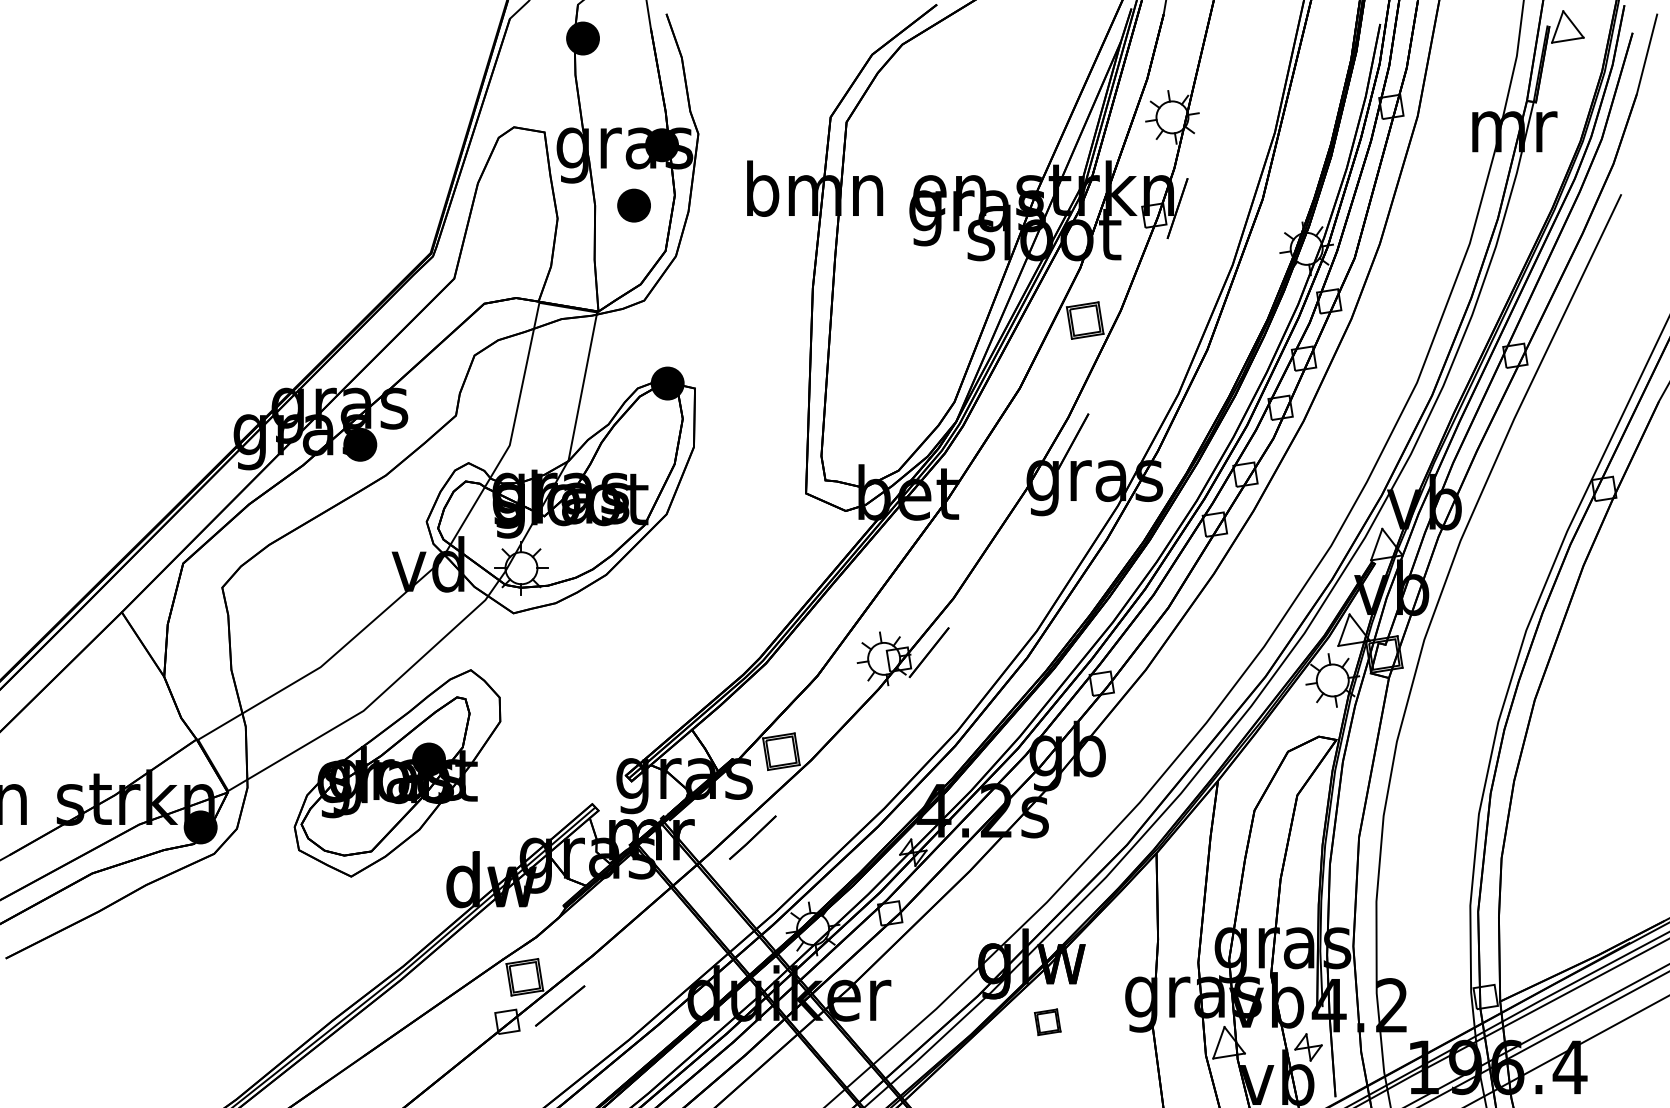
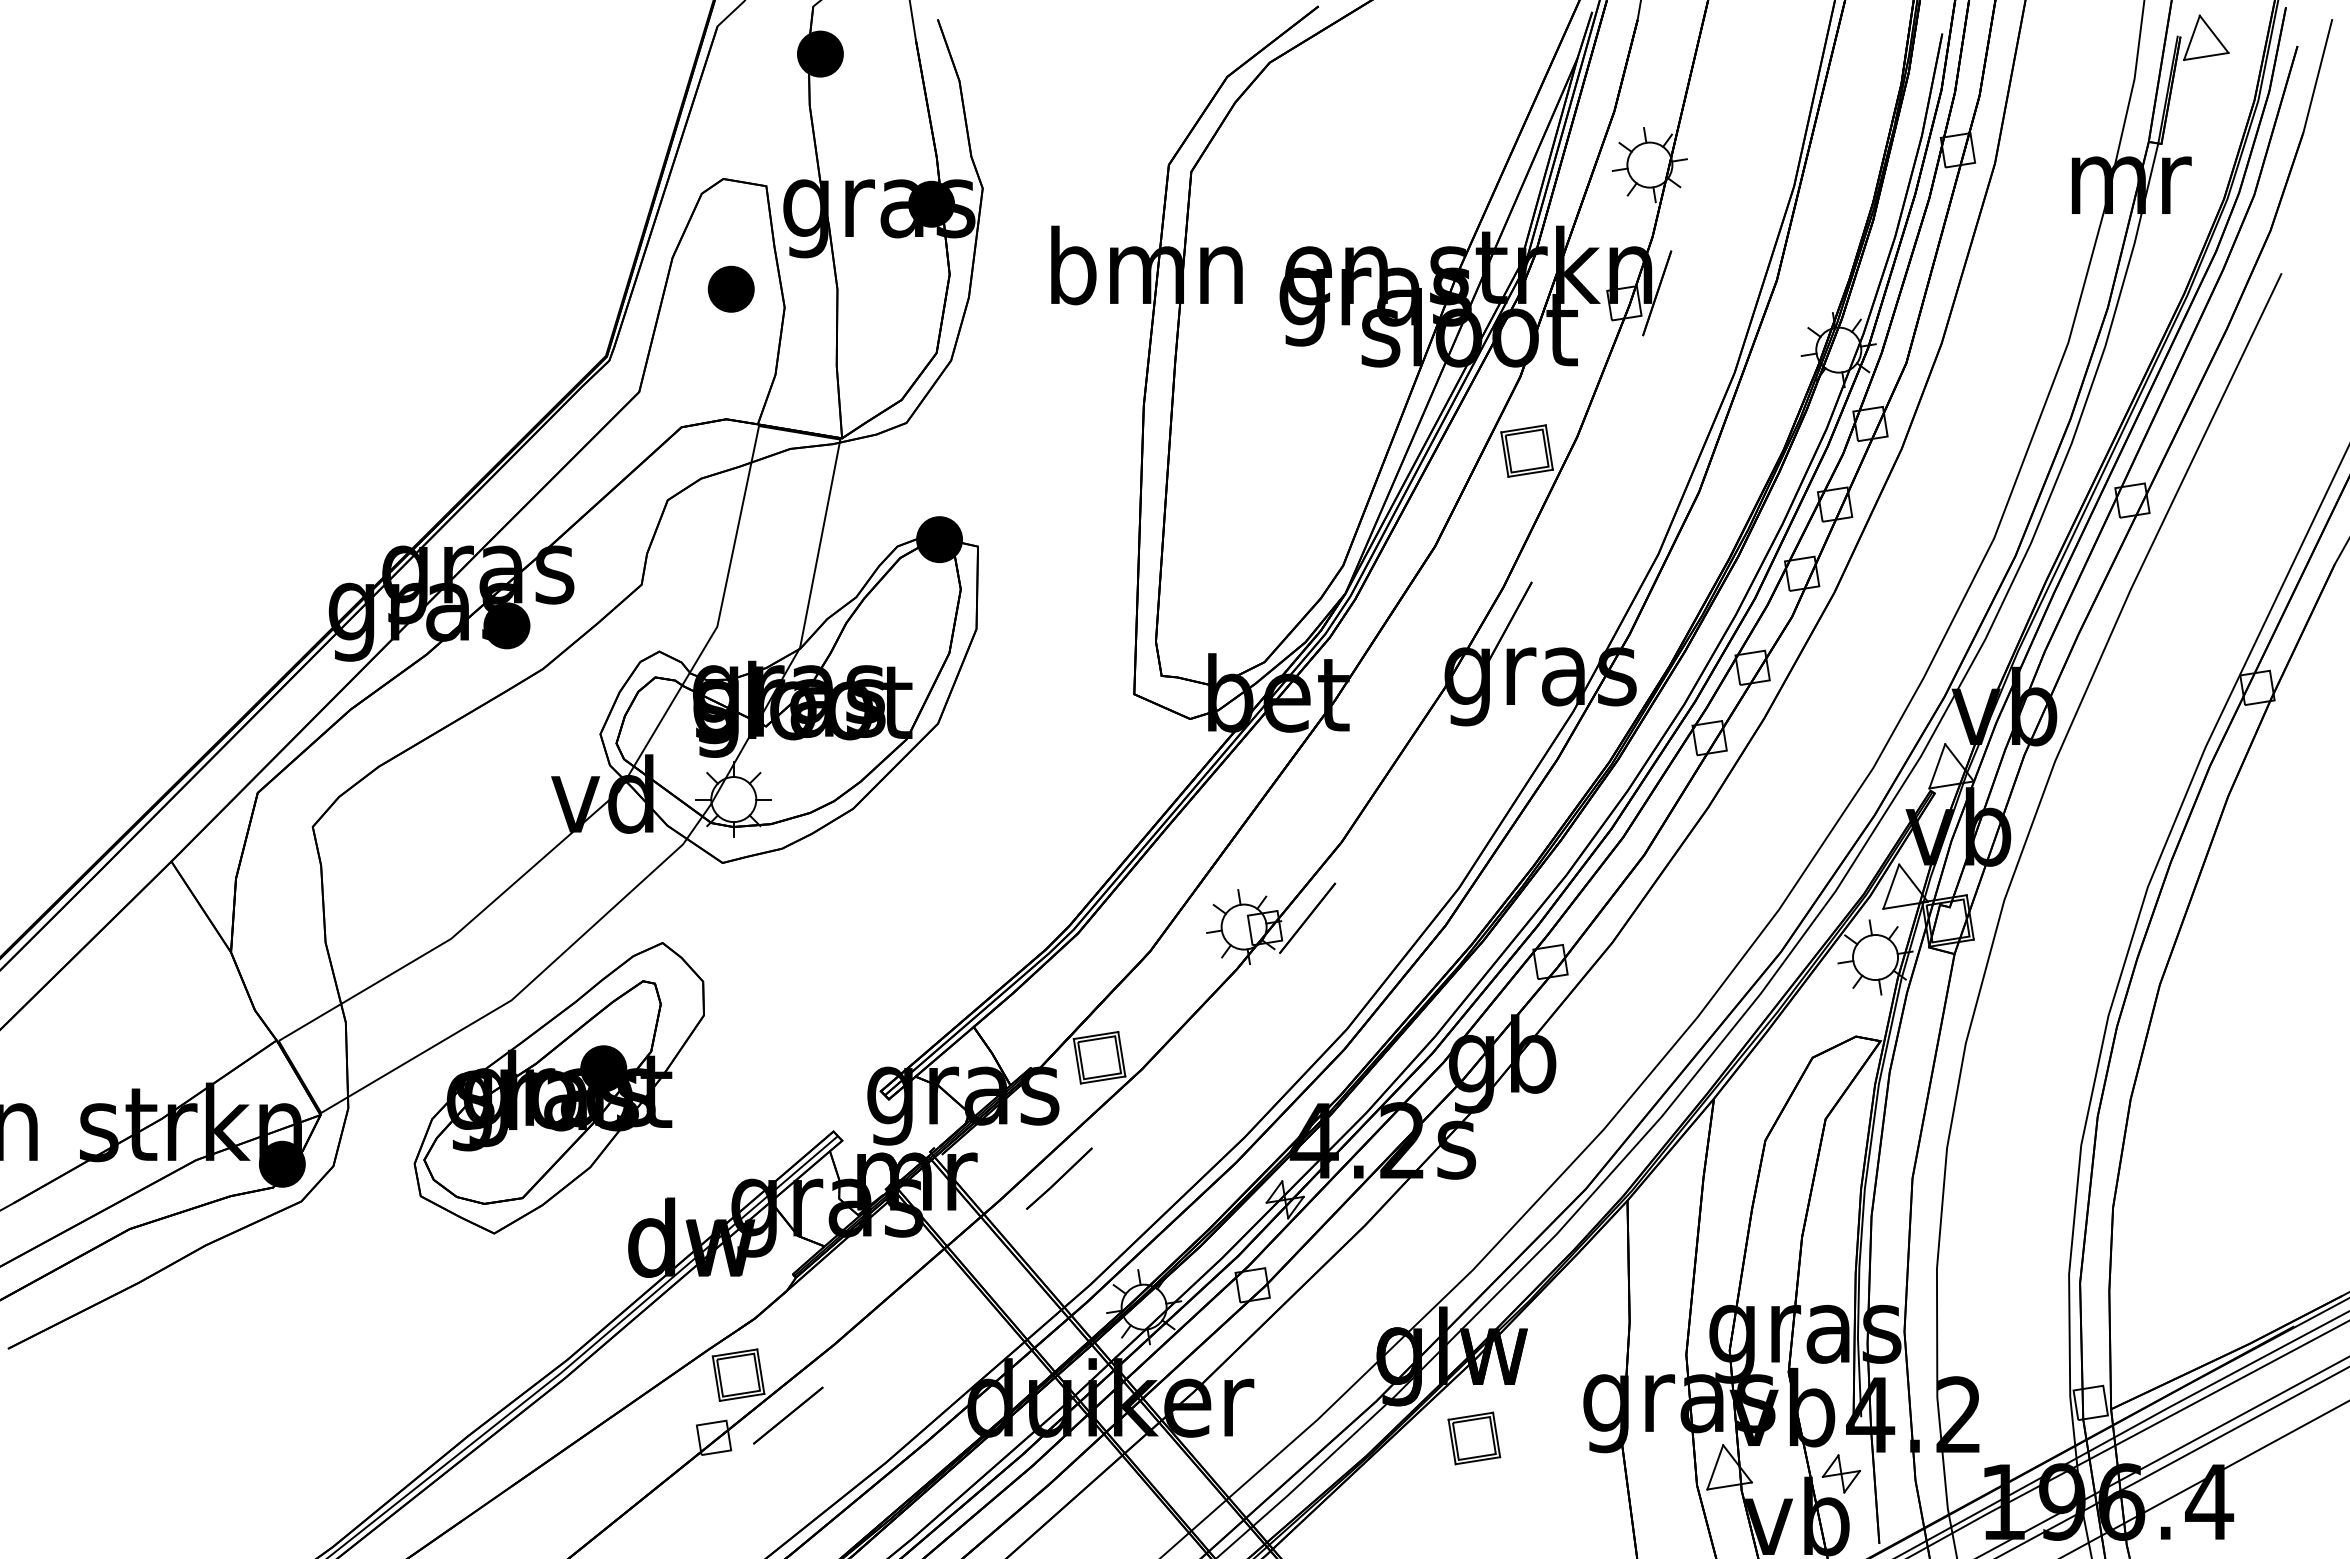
part: (633, 205) -> (730, 288), moved
part: (1047, 1022) -> (1474, 1438), size x1.43

